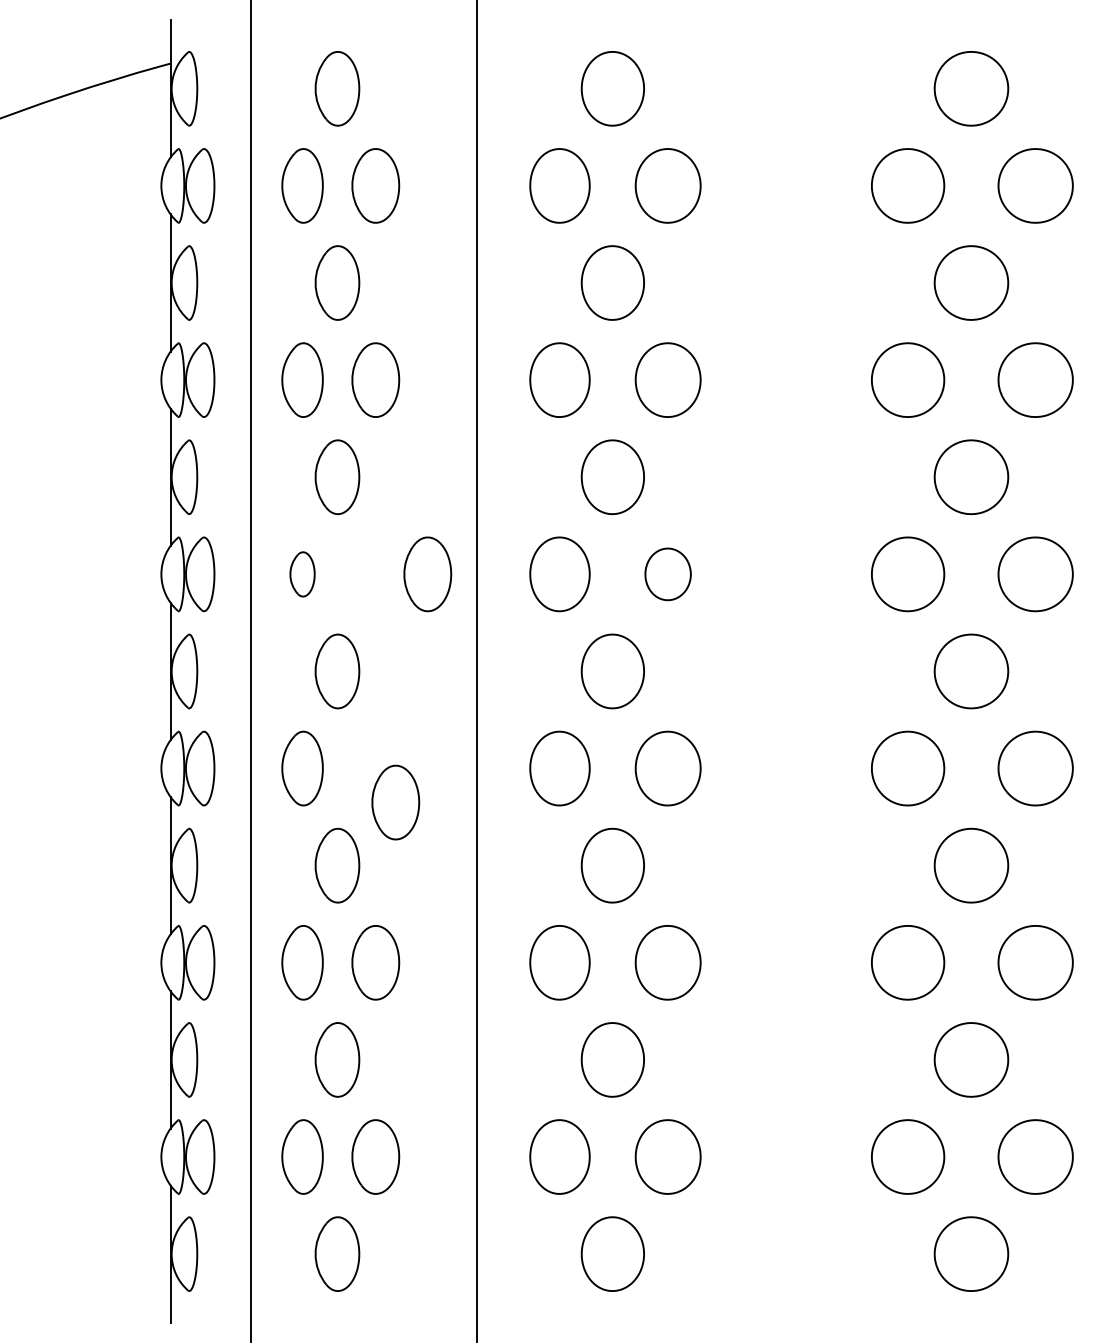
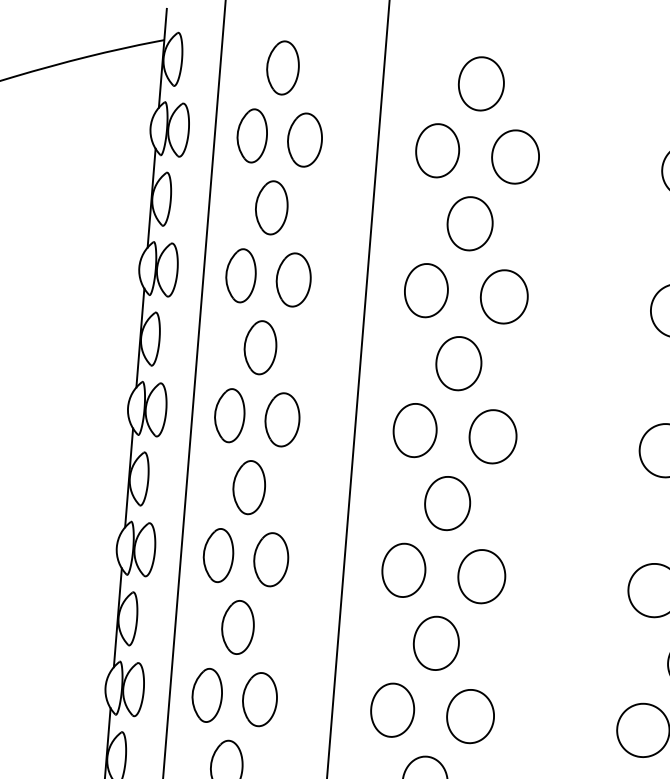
part: (302, 574) -> (229, 415), size x1.67
part: (427, 574) -> (282, 419), moved
part: (667, 574) -> (492, 436), size x1.43
part: (395, 802) -> (271, 559), moved

